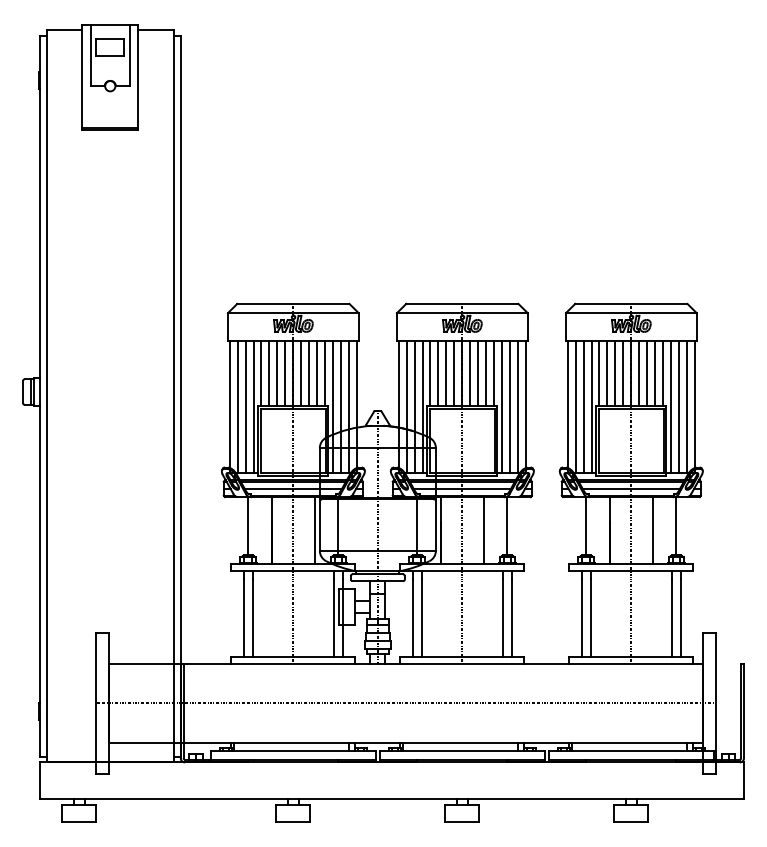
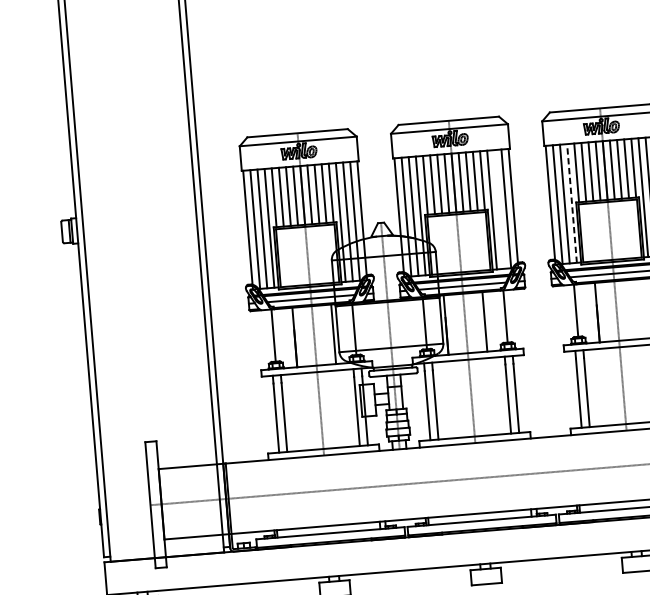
line: (510, 406) -> (499, 209), removed
line: (591, 406) -> (571, 203), solid -> dashed
line: (653, 530) -> (636, 309), removed

